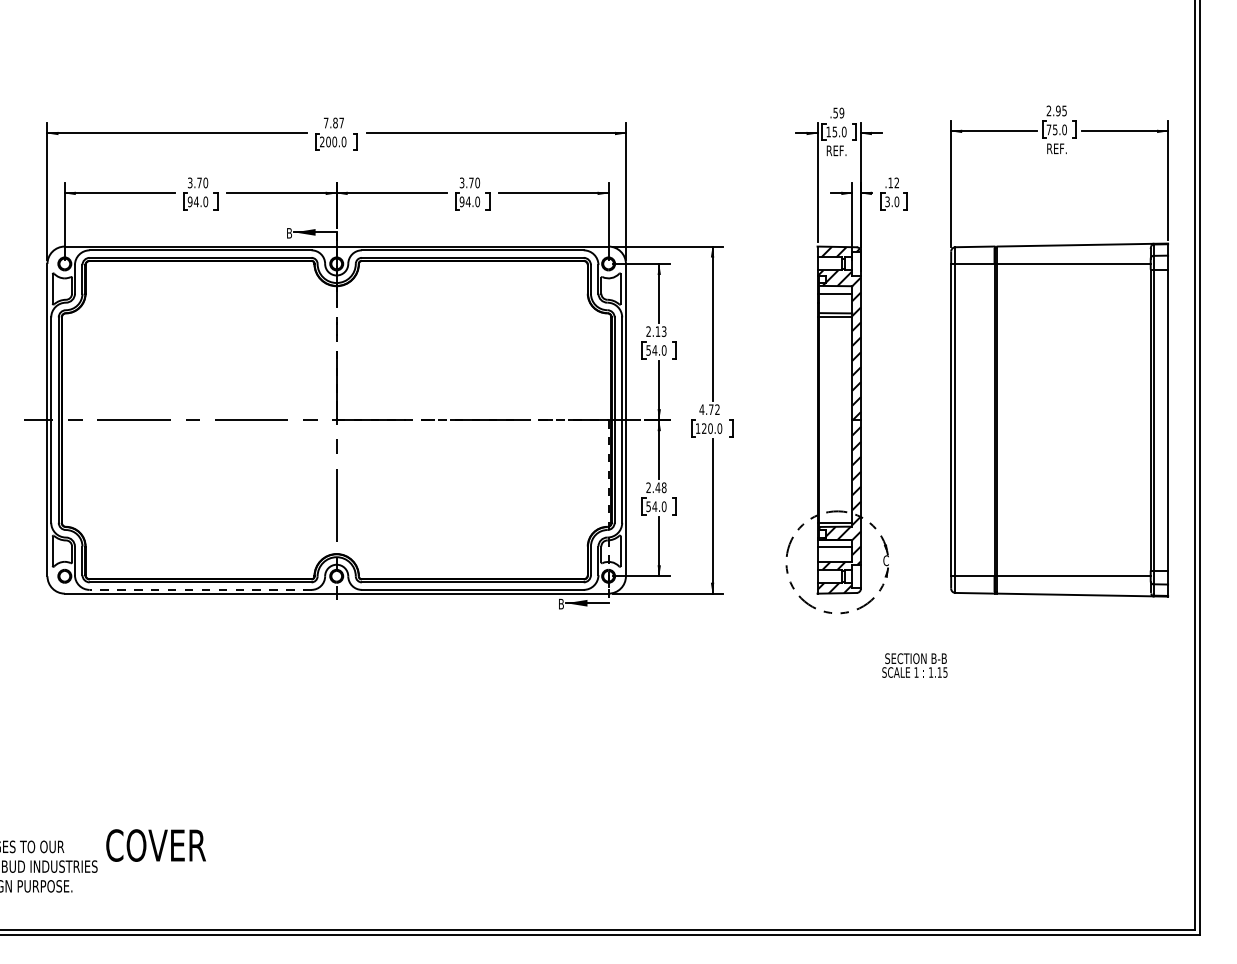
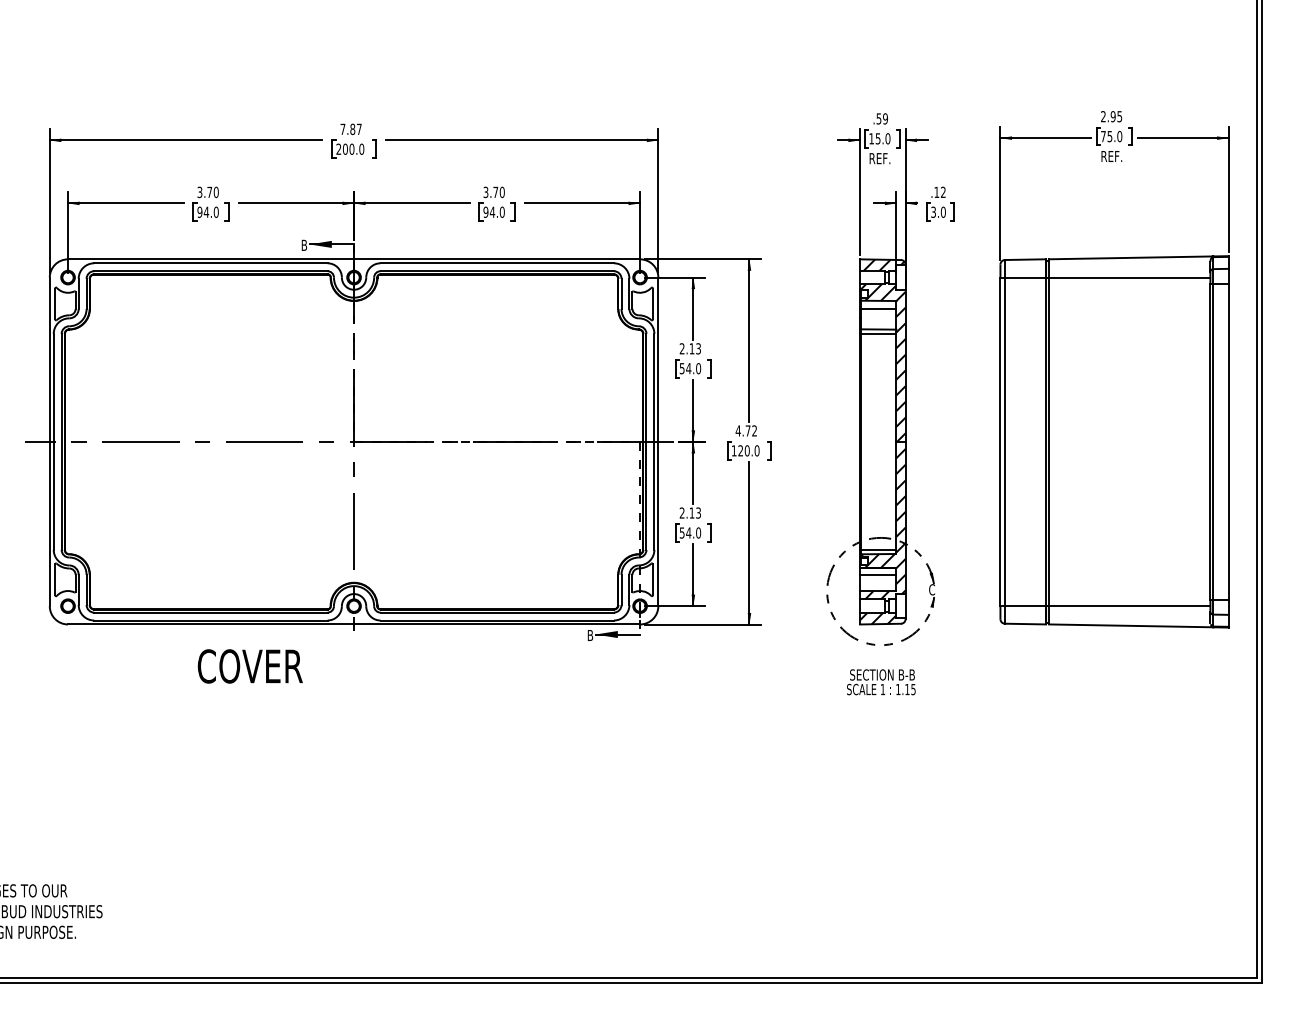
text: (660, 487) -> (694, 512), 2.48 -> 2.13
line: (200, 589) -> (210, 620), dashed -> solid
text: (914, 665) -> (880, 682), moved
text: (155, 845) -> (249, 666), moved

